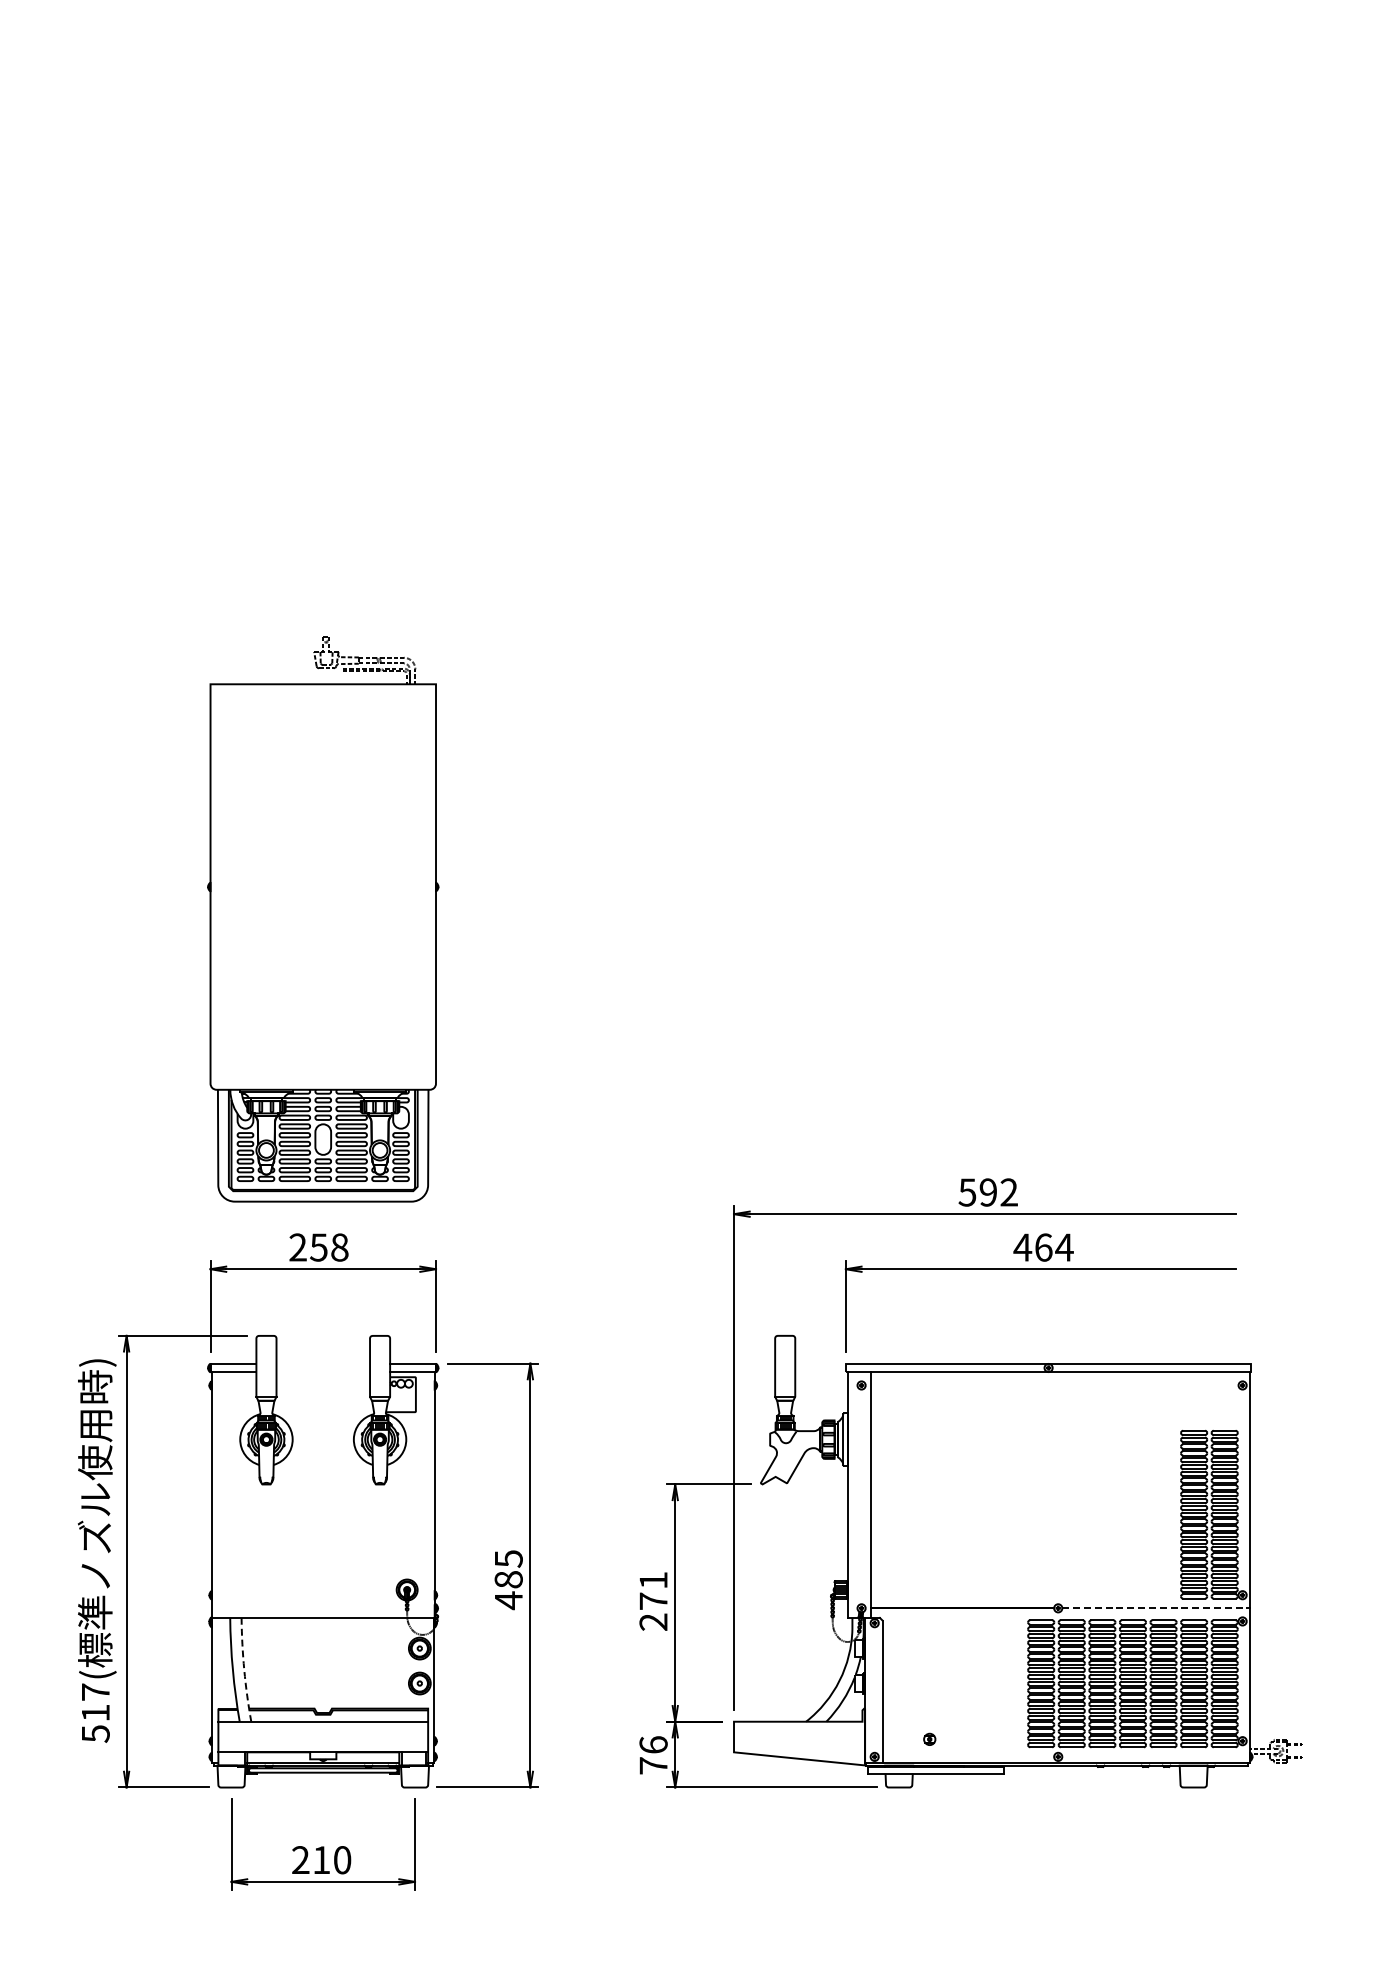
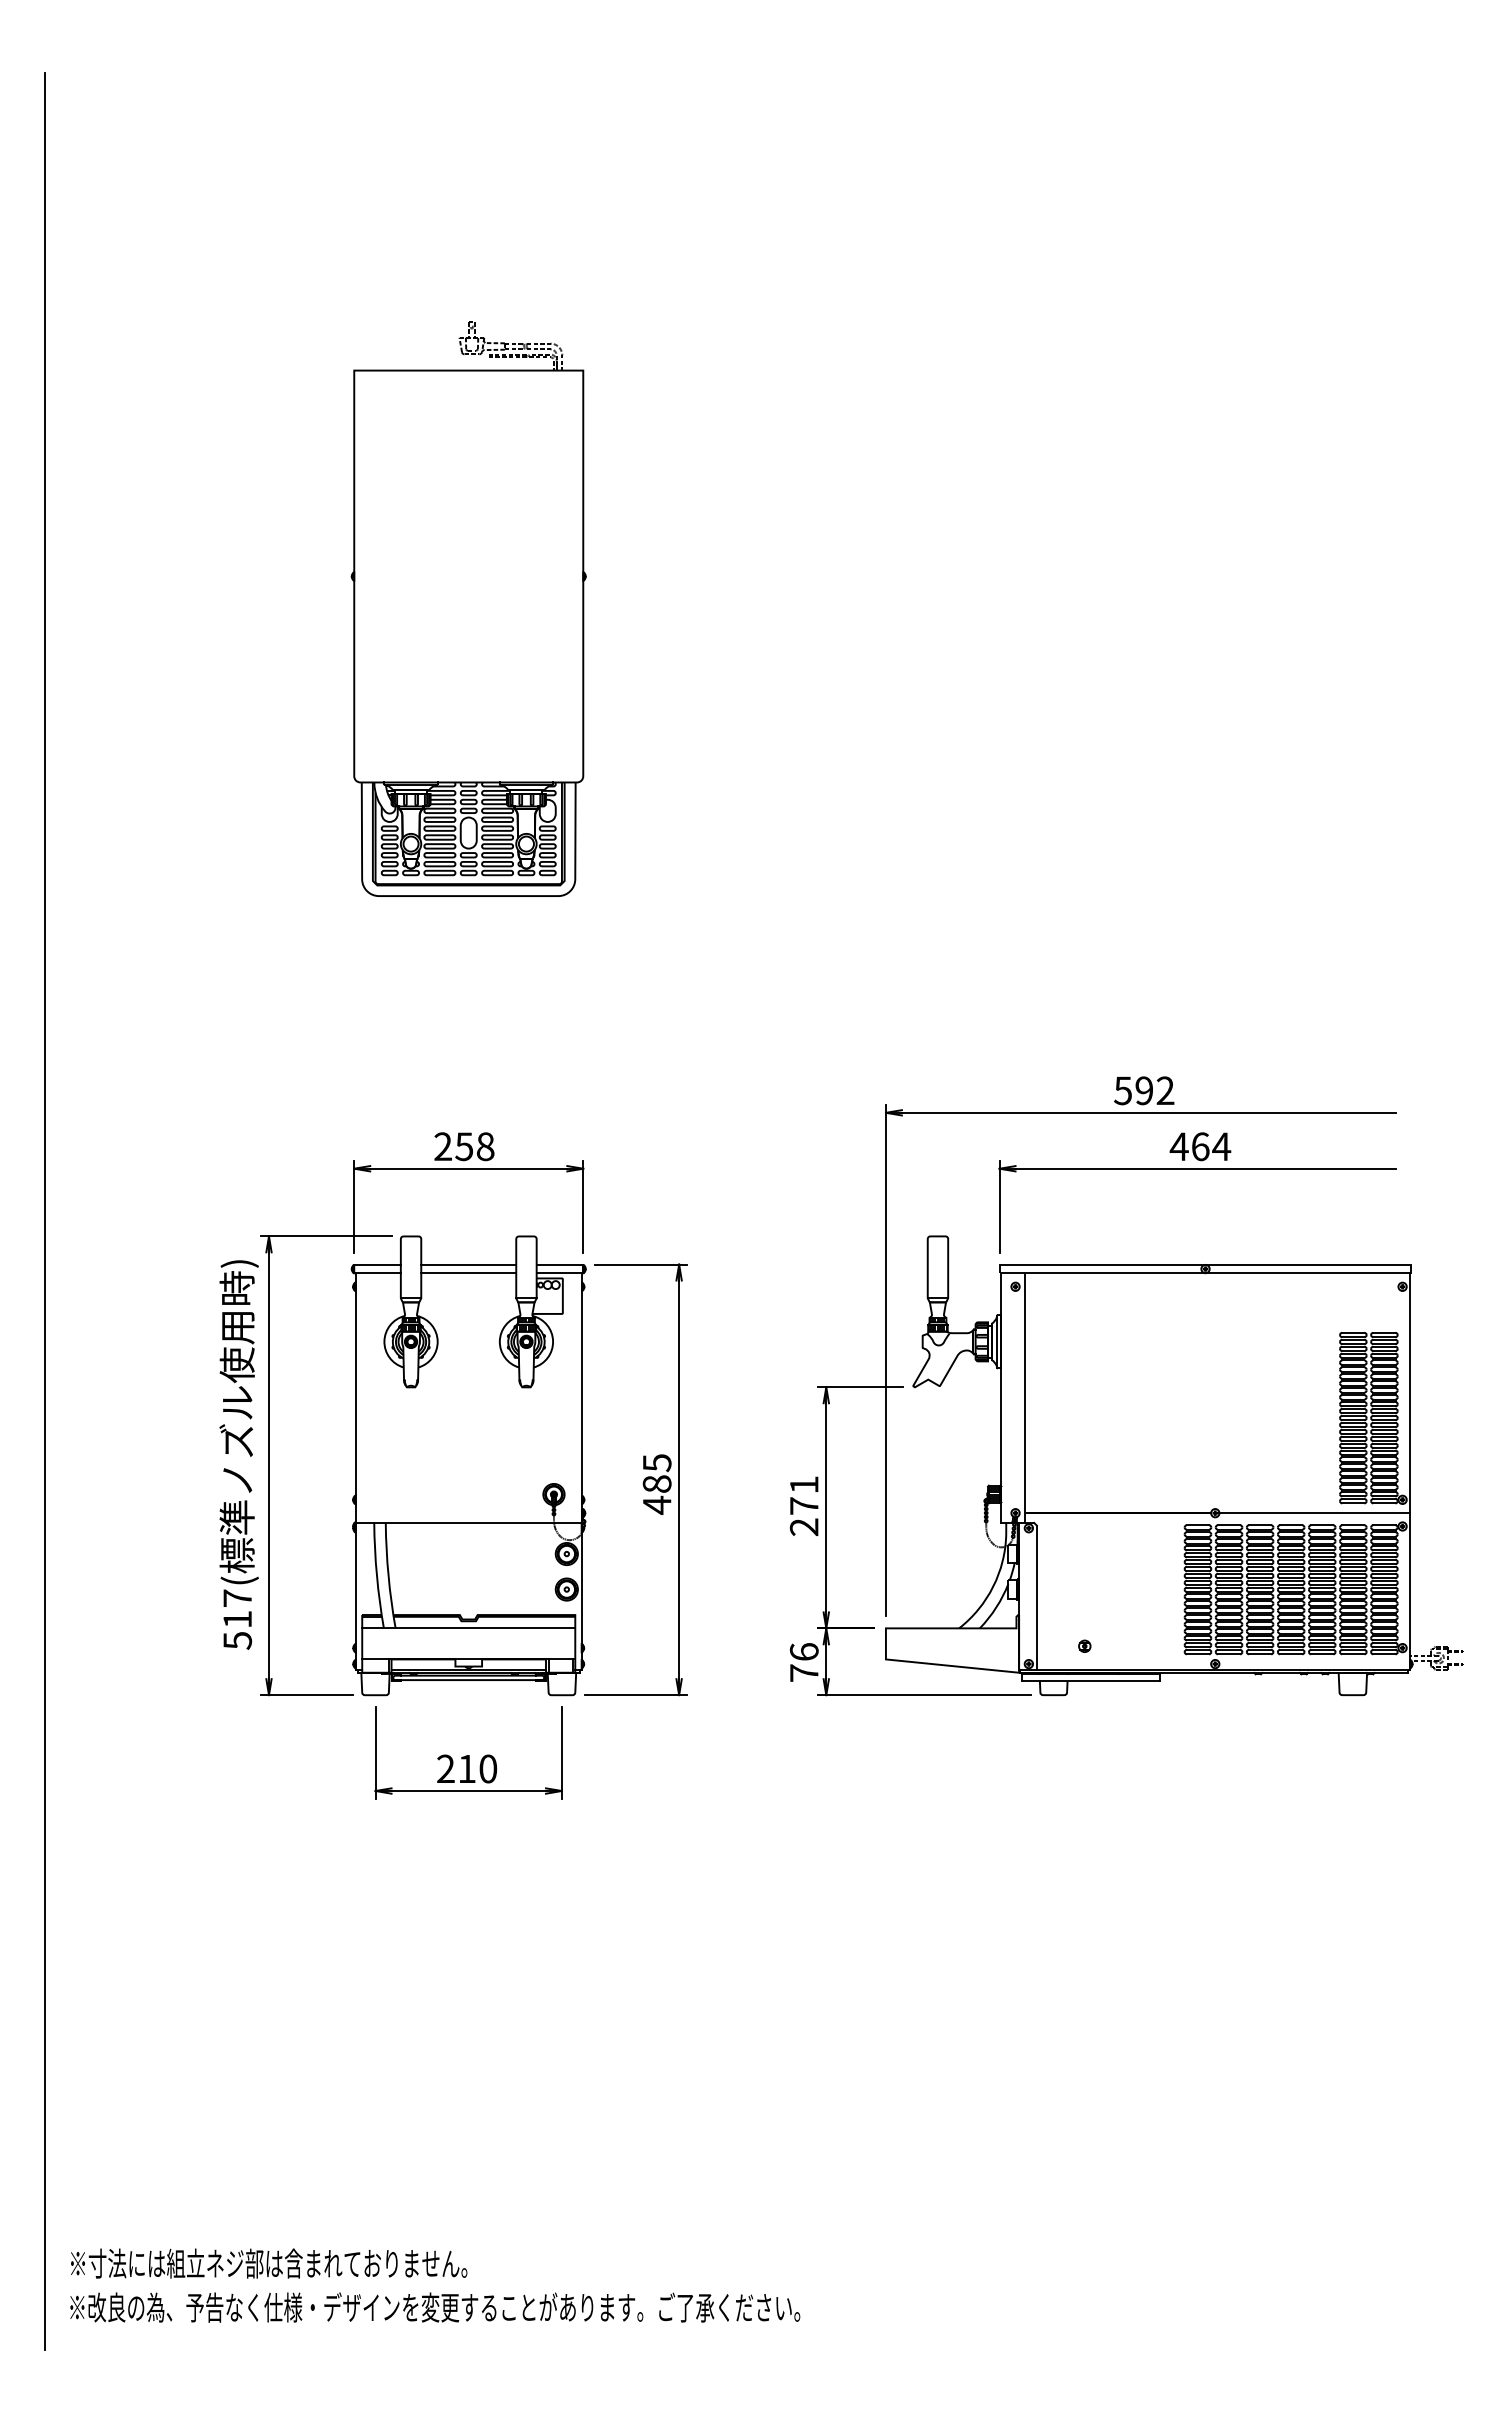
part: (323, 918) -> (468, 608), moved
line: (323, 1363) -> (468, 1264), added
line: (323, 1371) -> (468, 1272), added
line: (1156, 1608) -> (1315, 1513), dashed -> solid
arc: (244, 1669) -> (388, 1575), dashed -> solid

